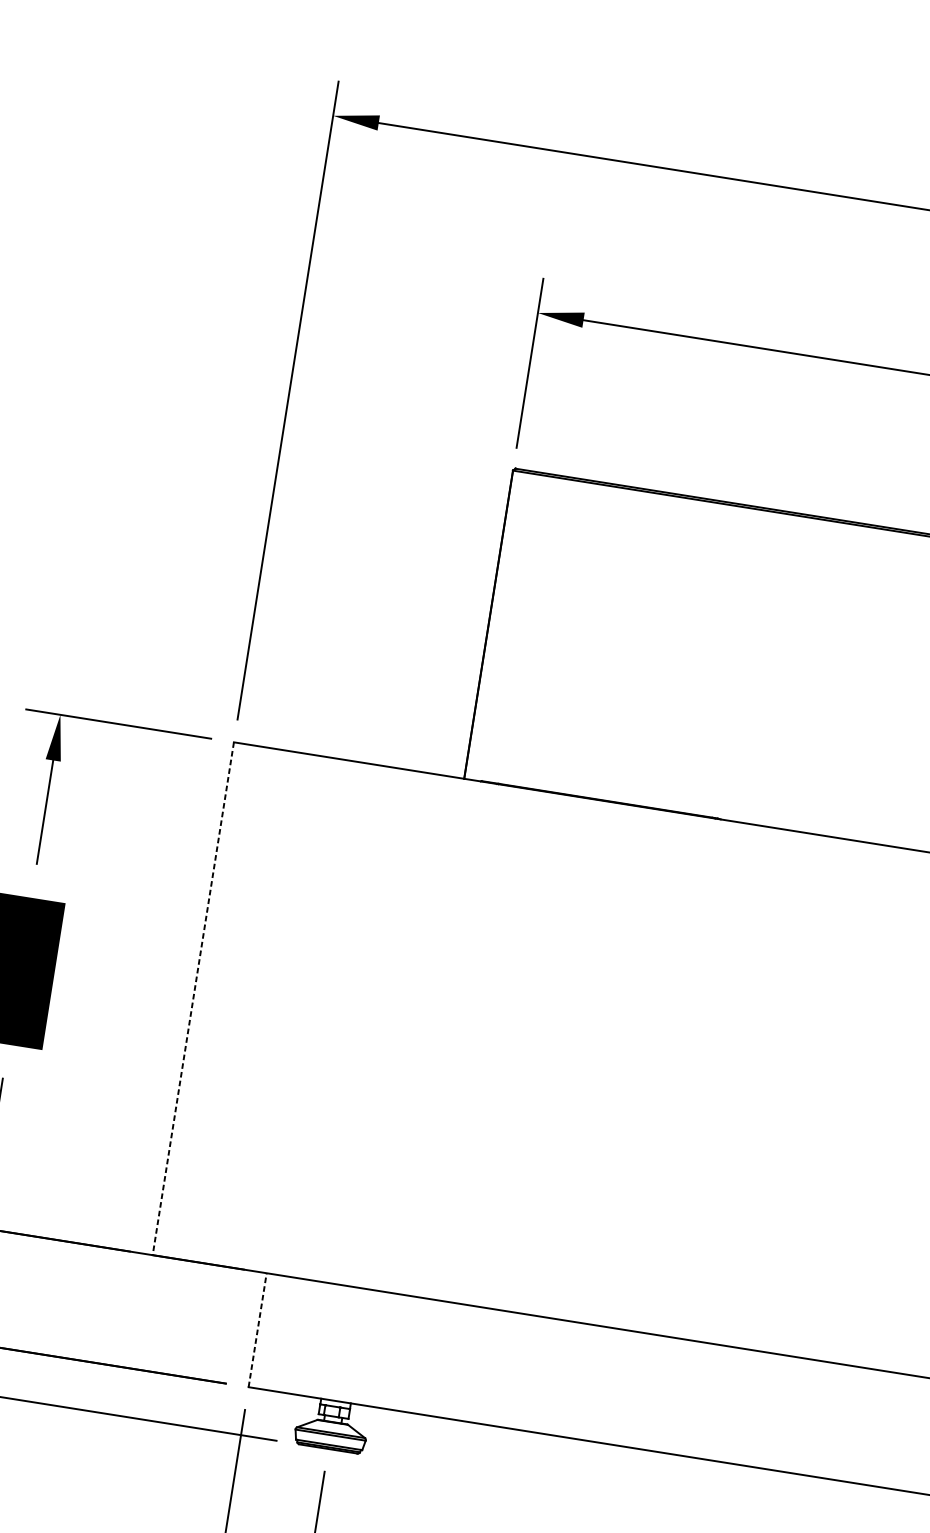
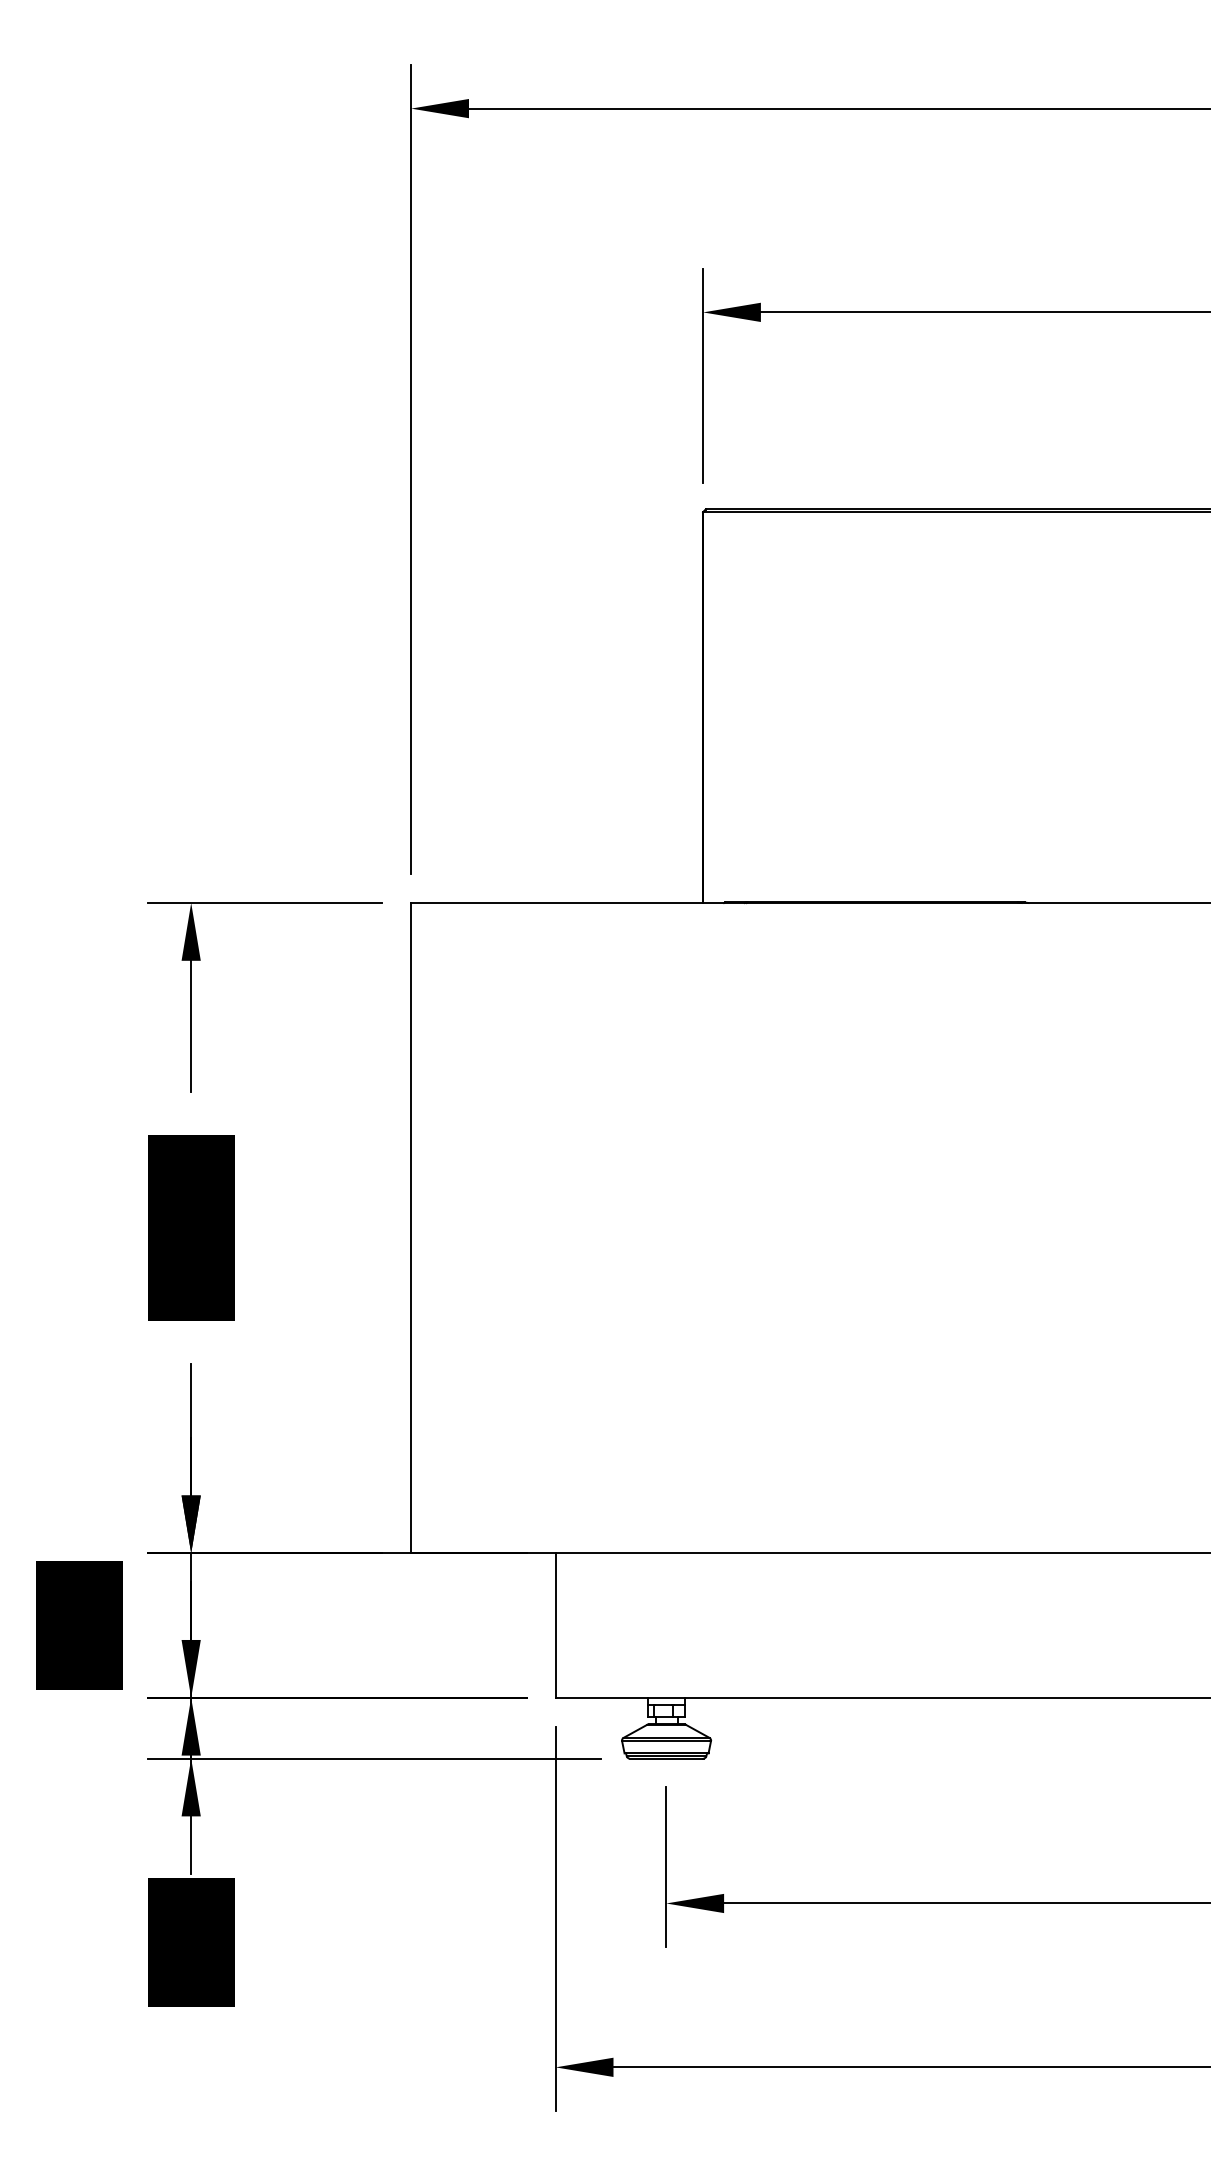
line: (193, 999) -> (411, 1228), dashed -> solid
line: (257, 1330) -> (555, 1625), dashed -> solid

